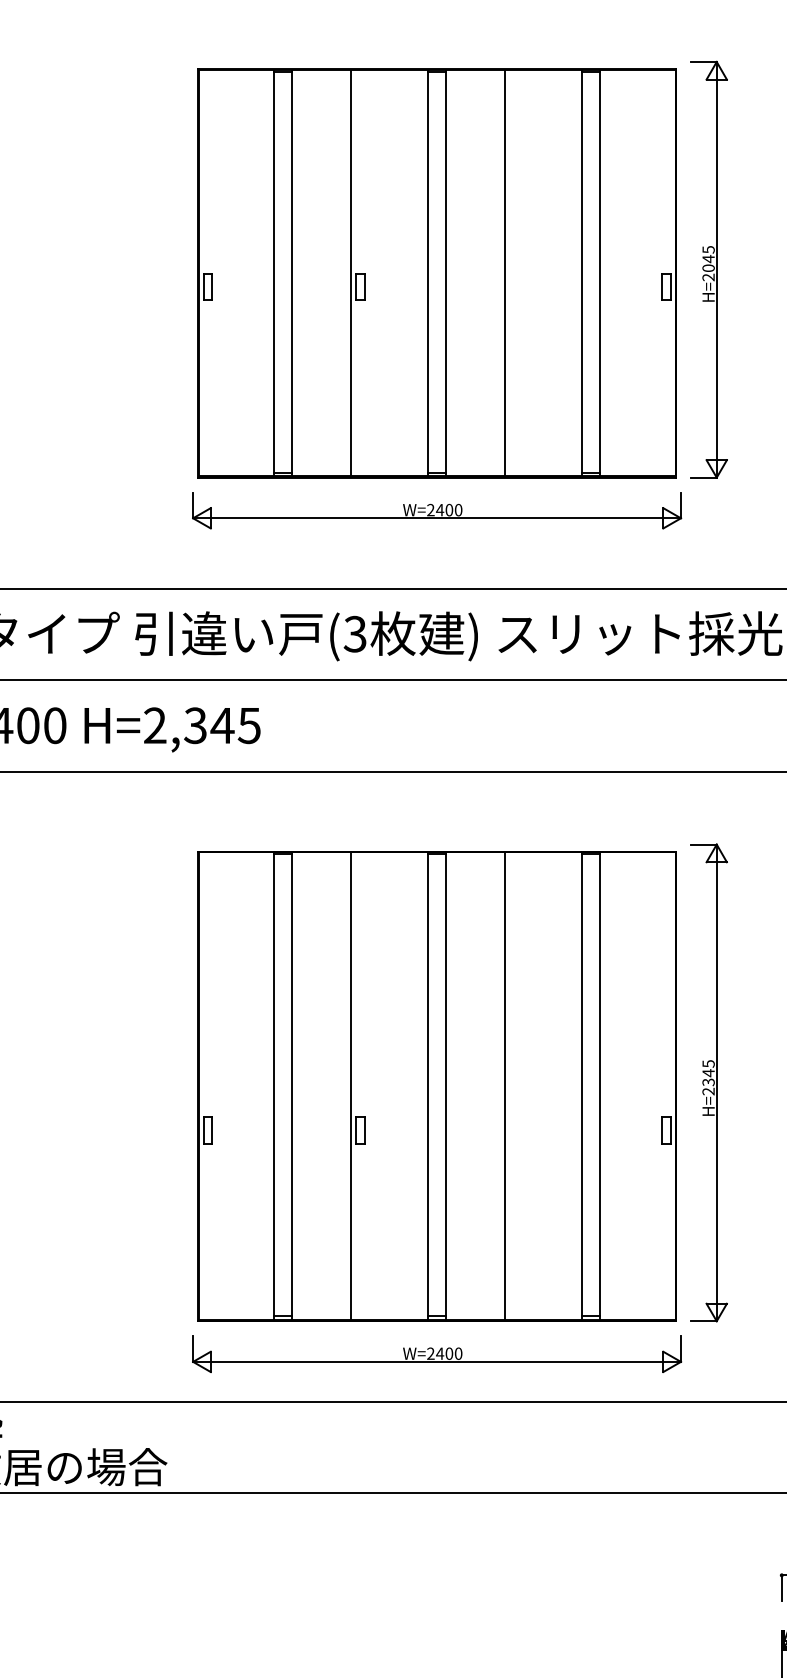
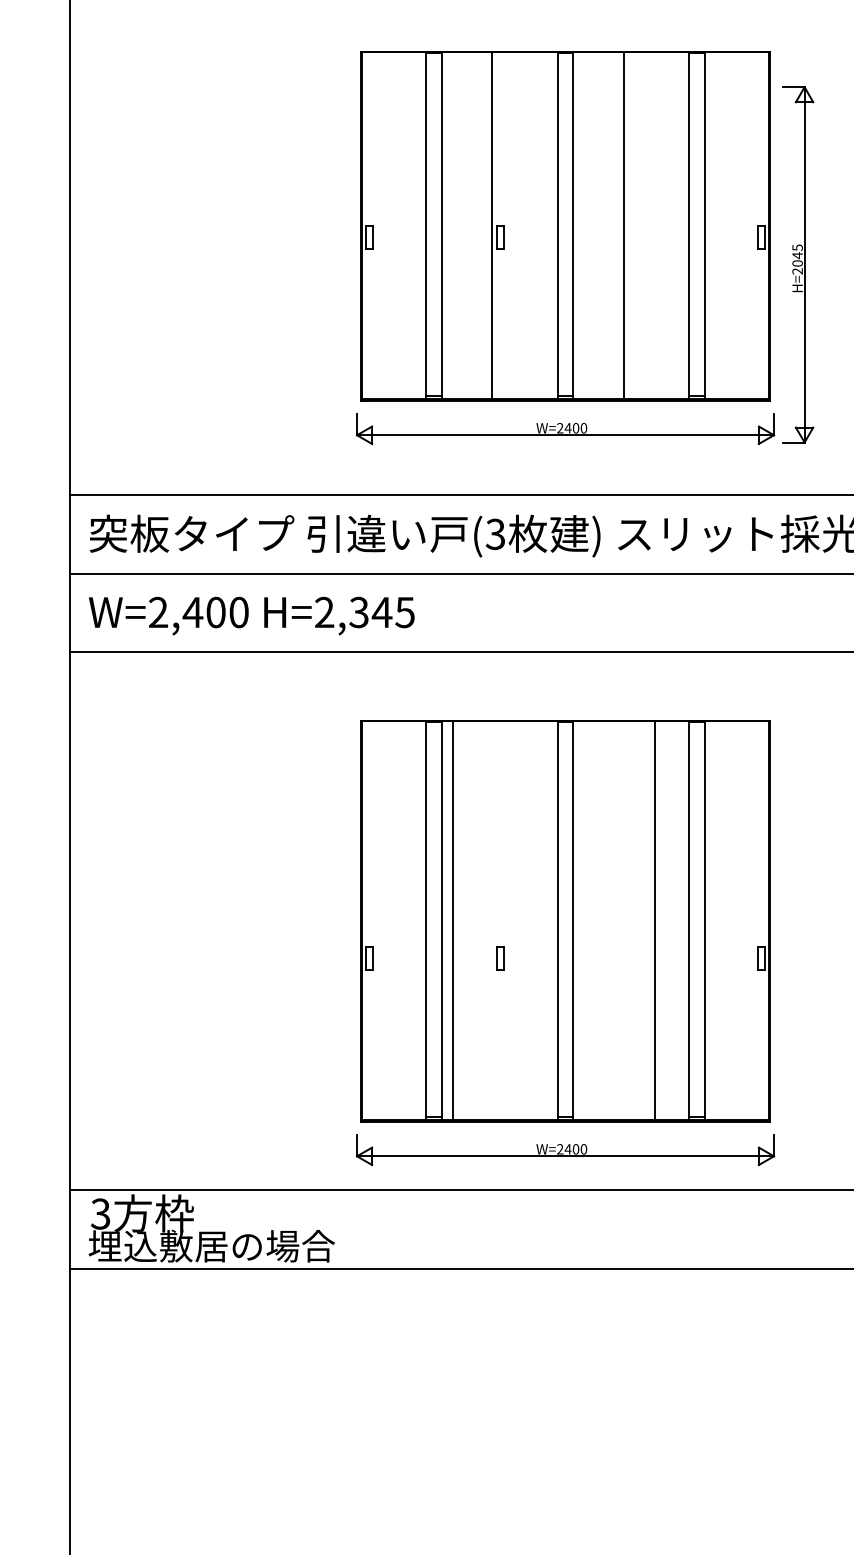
part: (709, 269) -> (798, 264), moved
part: (709, 1082) -> (798, 917), removed
line: (351, 1086) -> (453, 920), moved
line: (504, 1086) -> (654, 920), moved

